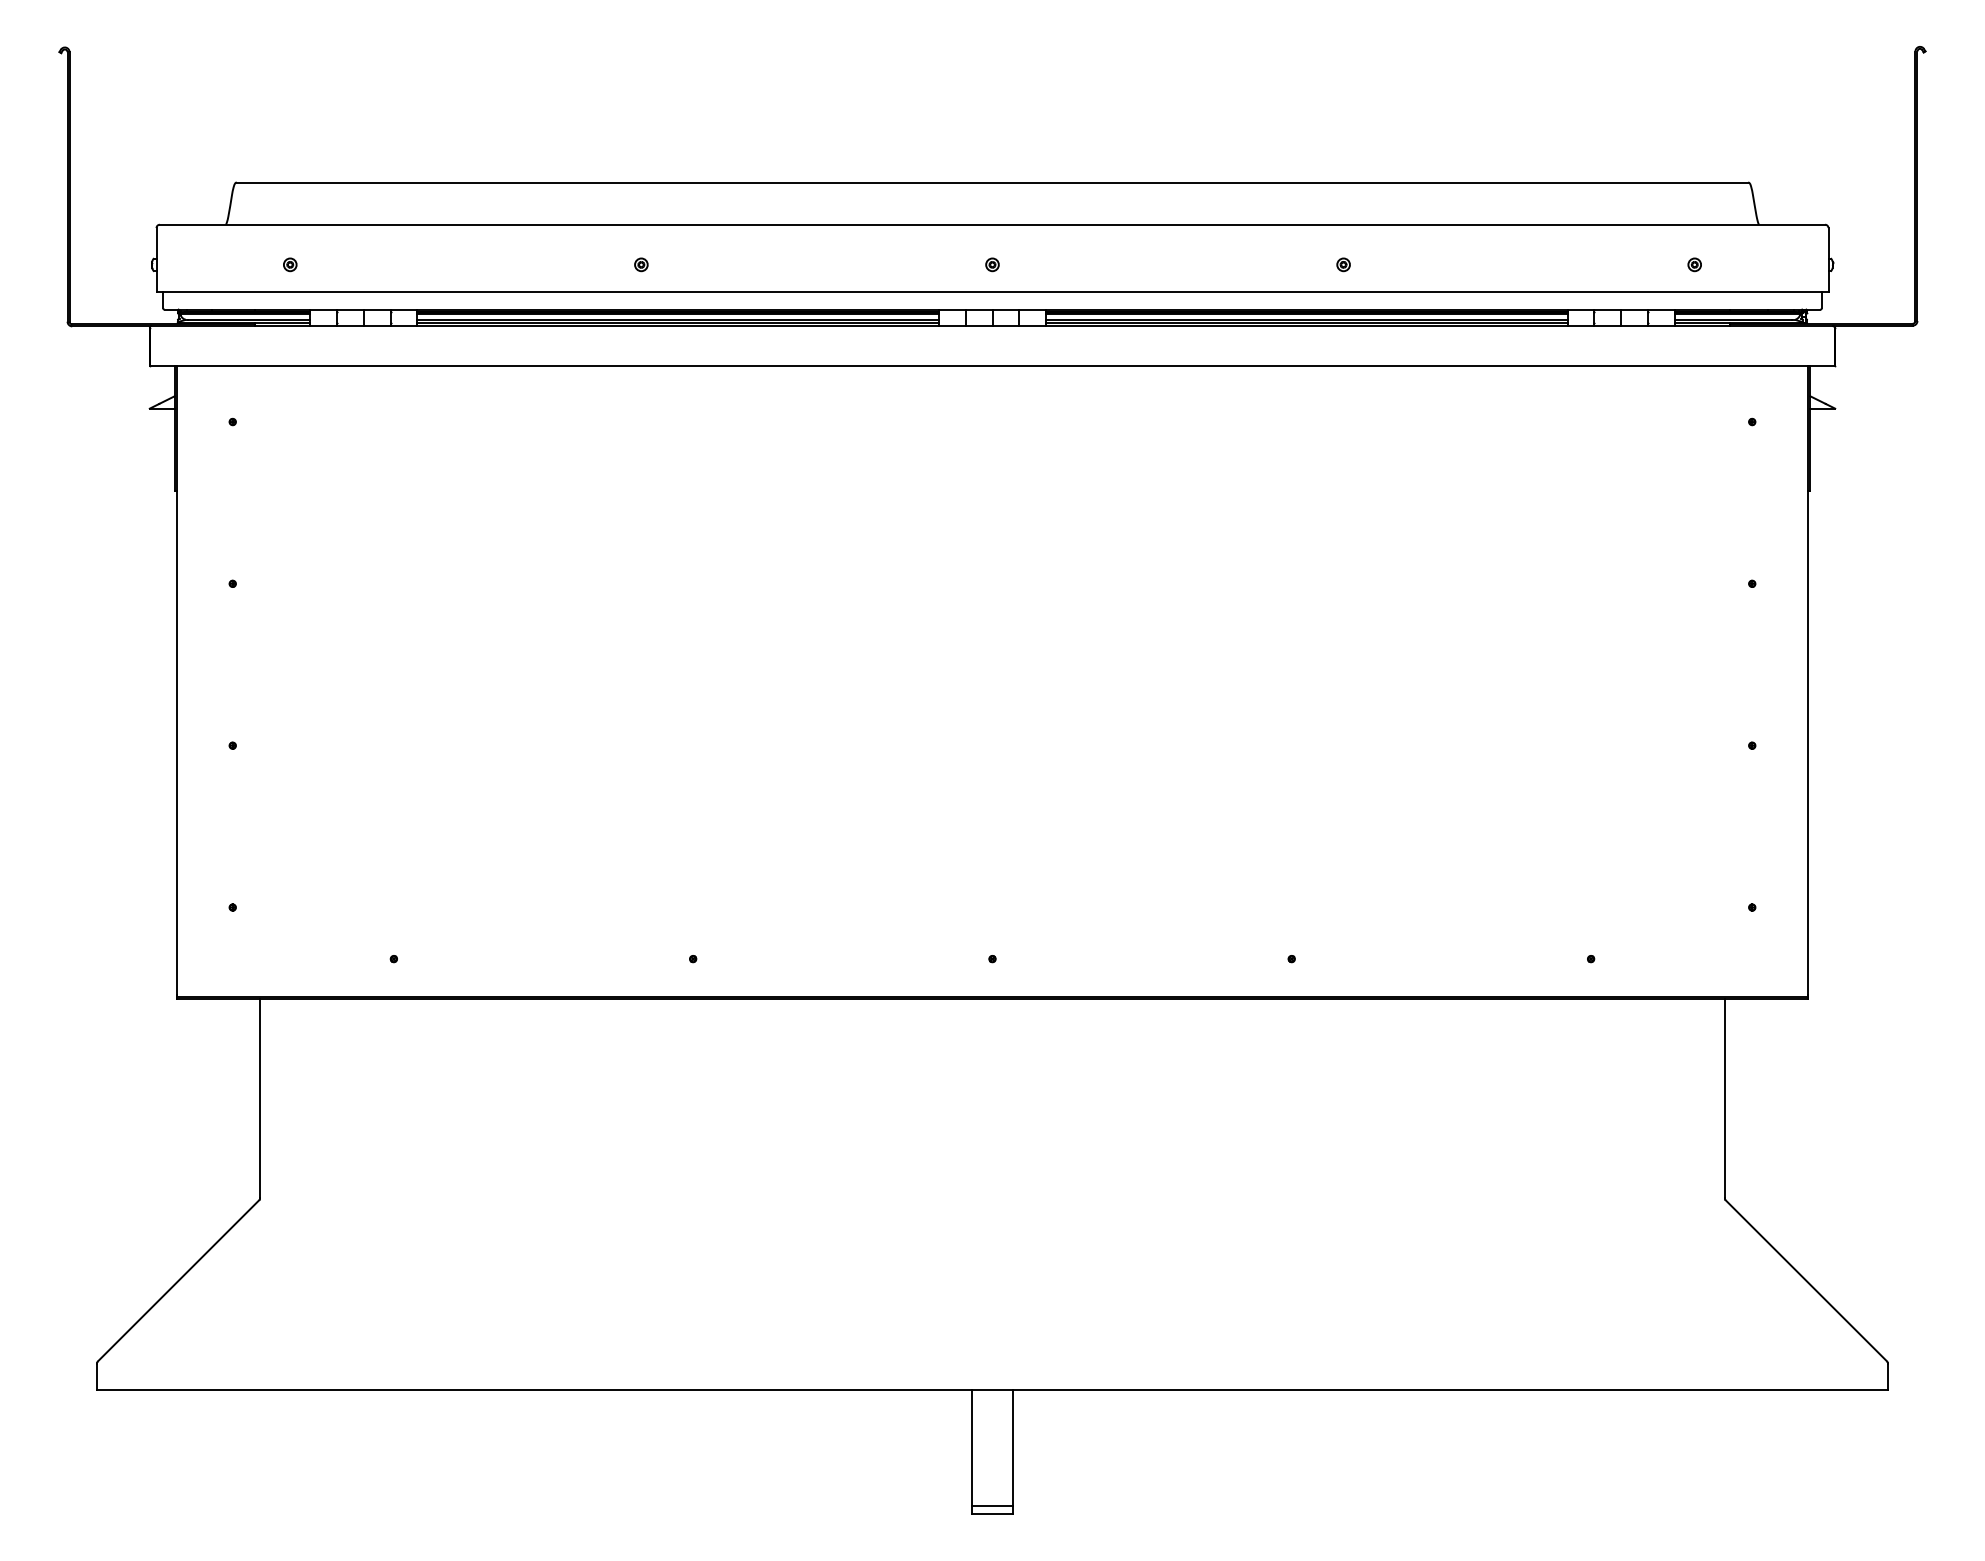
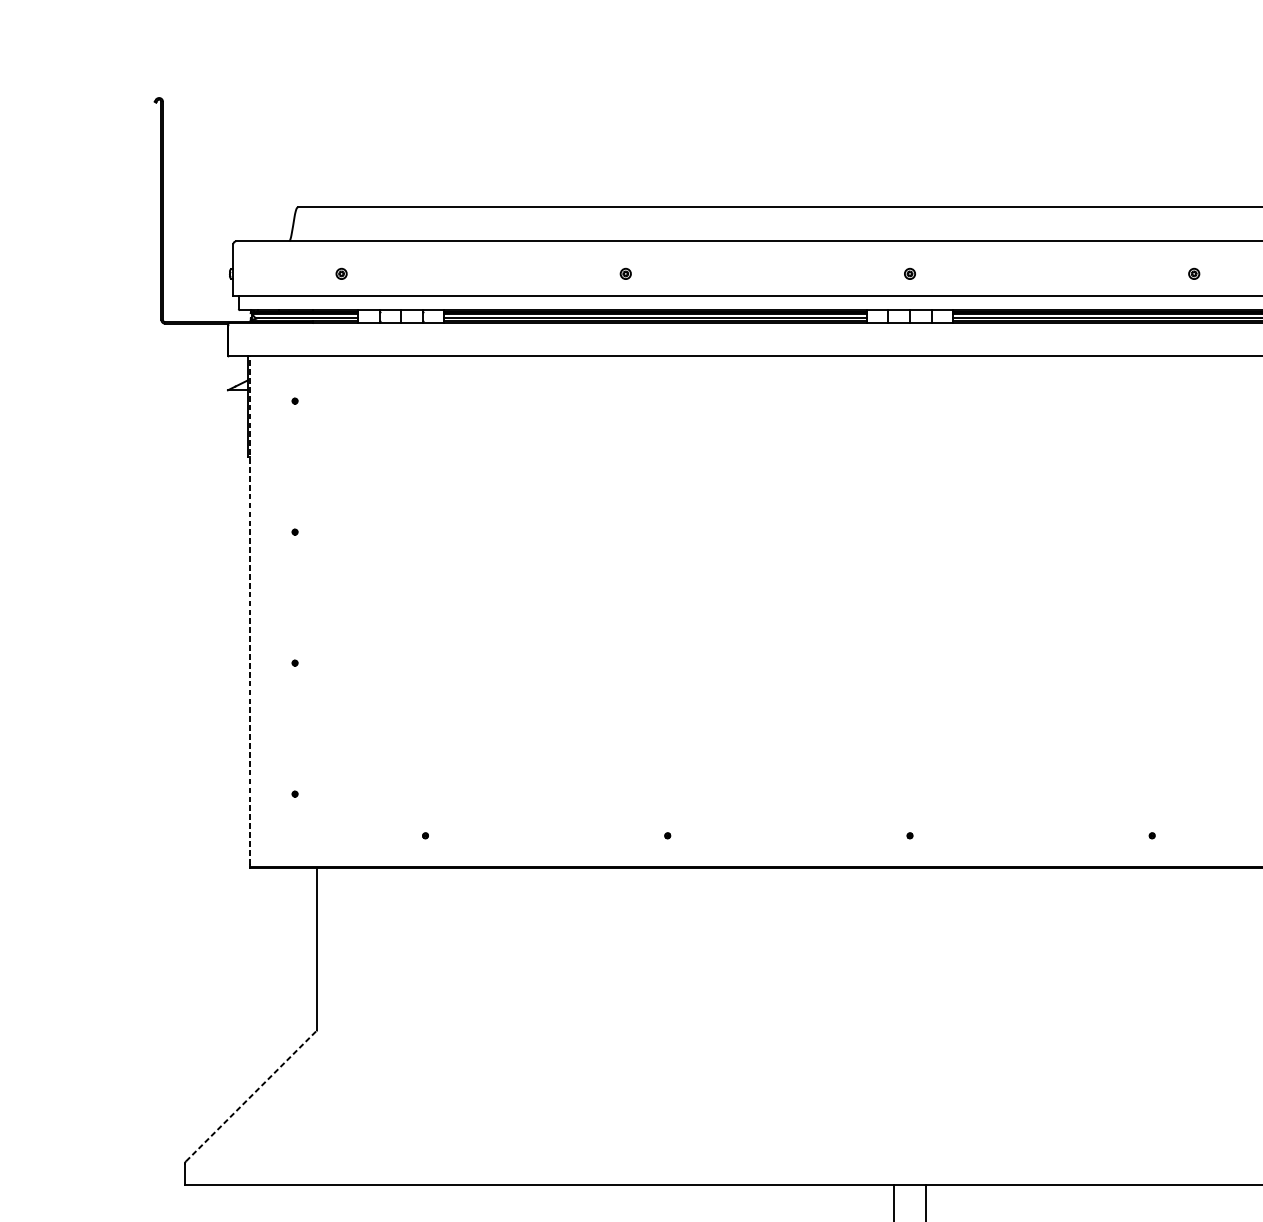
line: (176, 679) -> (249, 609), solid -> dashed
line: (178, 1280) -> (251, 1095), solid -> dashed

